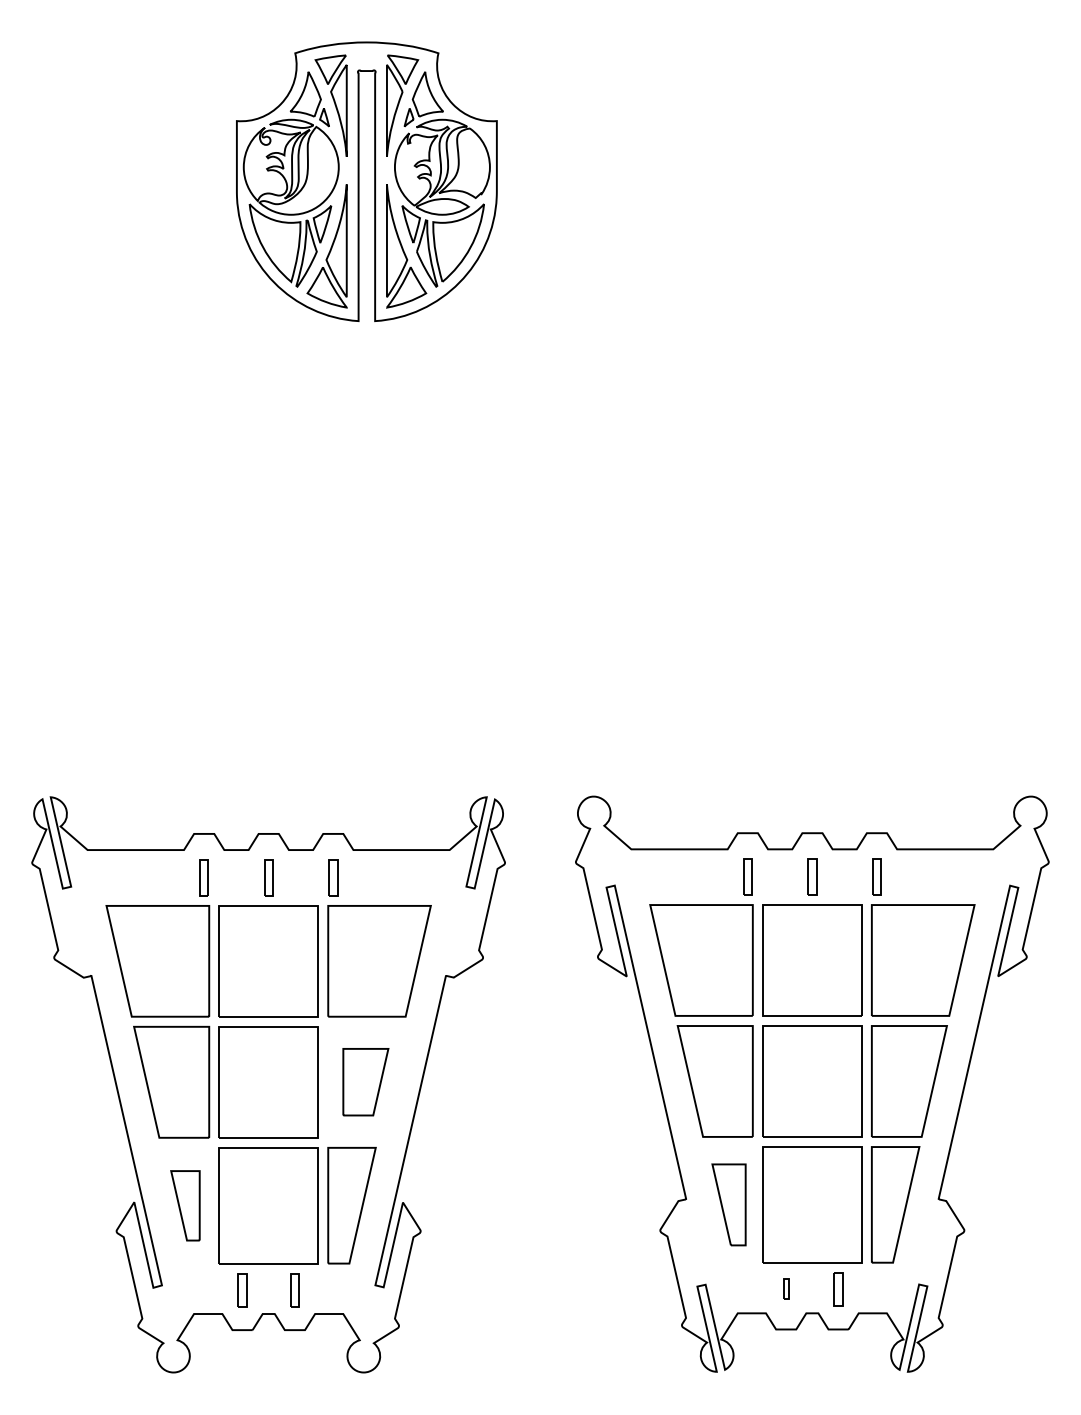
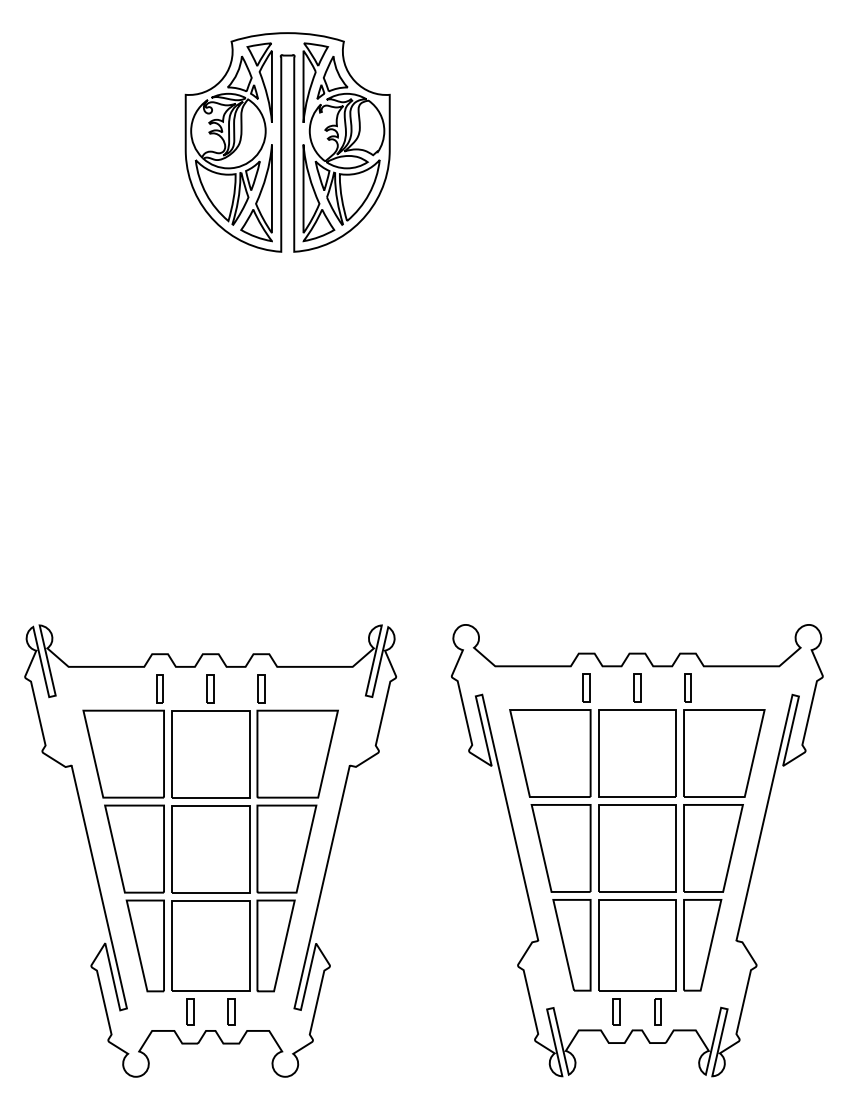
part: (365, 1081) -> (286, 848), size x1.67
part: (728, 1204) -> (571, 944), size x1.43
part: (185, 1205) -> (145, 945), size x1.67
part: (785, 1289) -> (616, 1011), size x1.67

